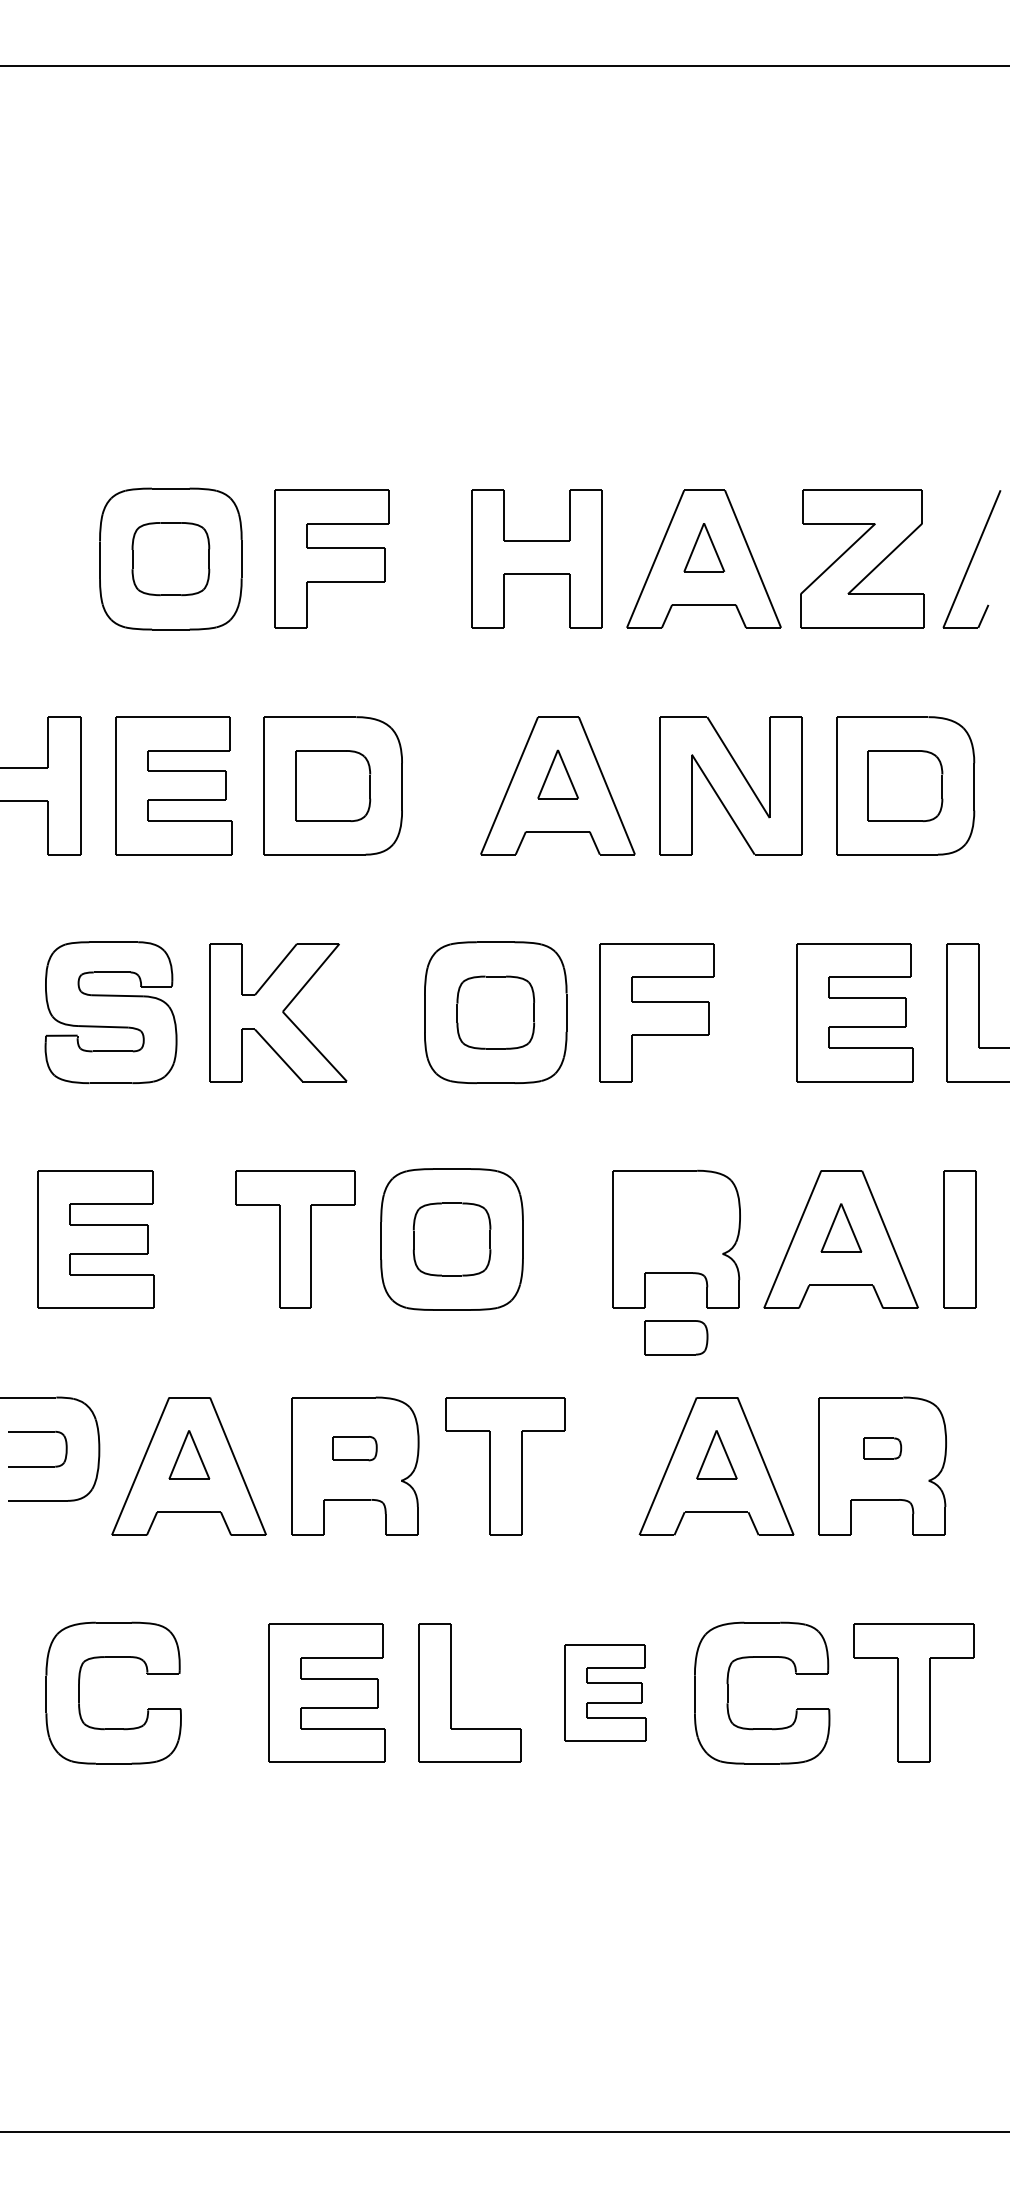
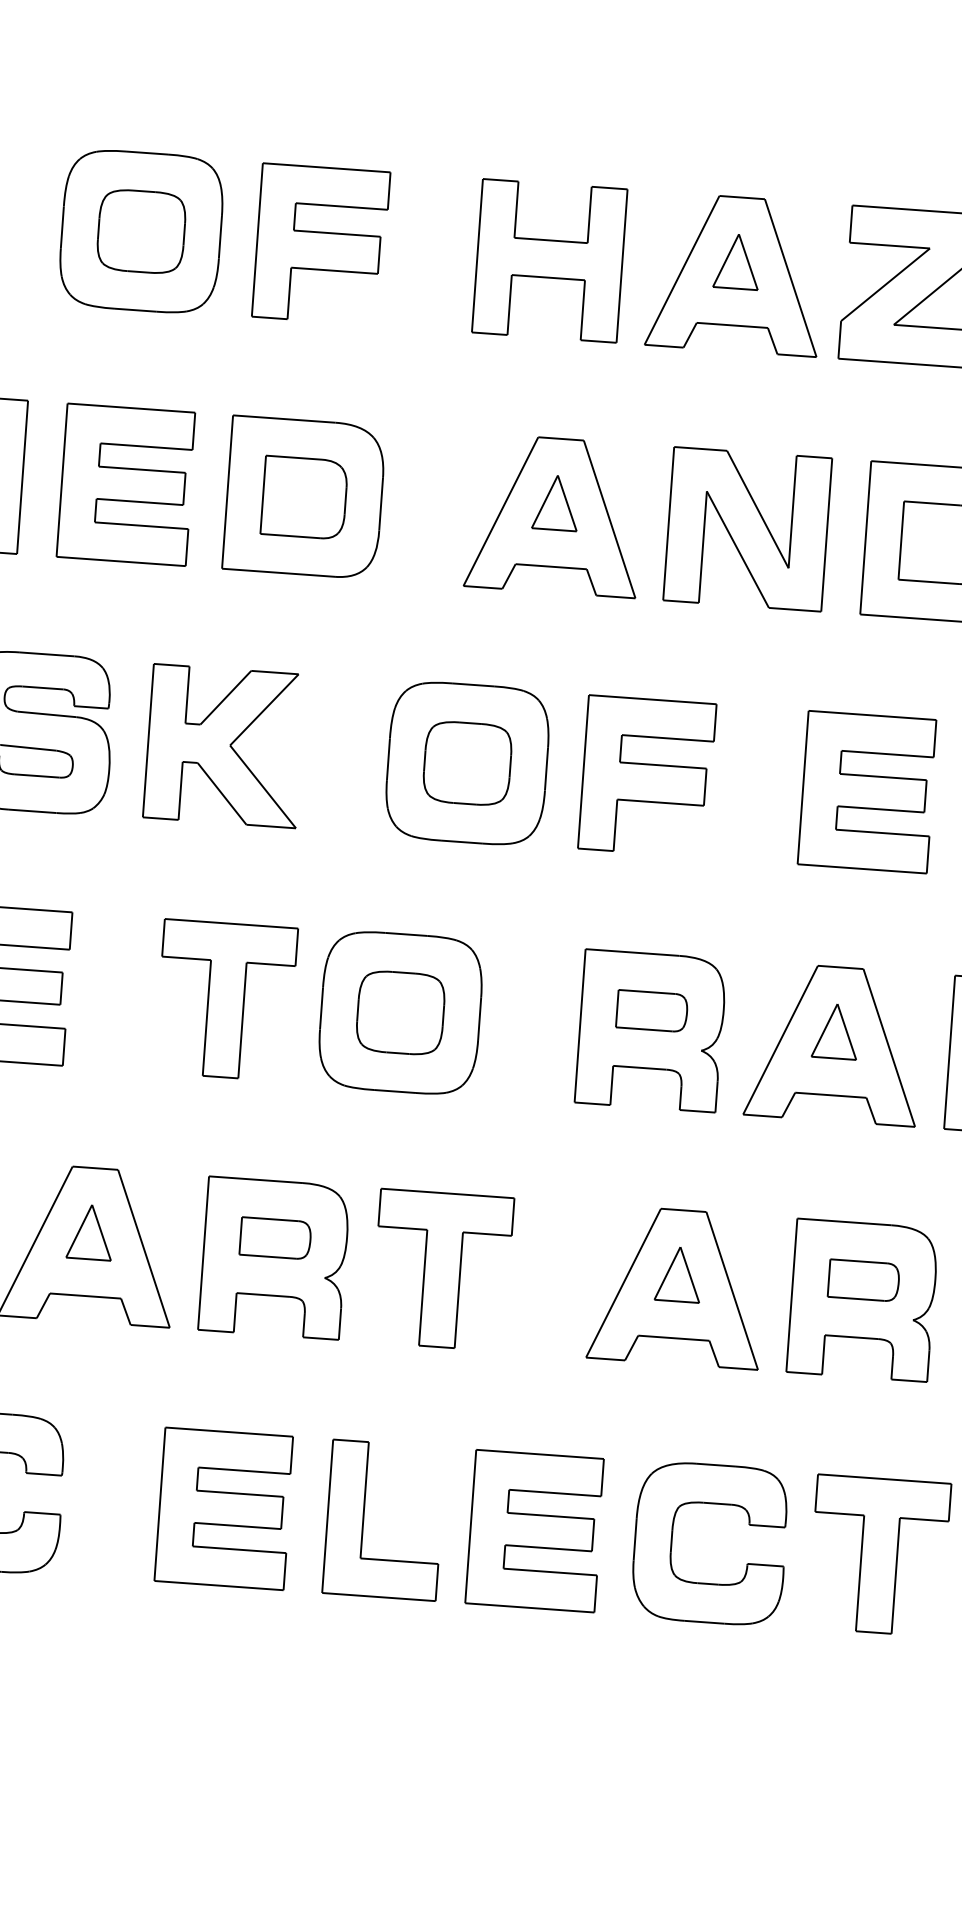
part: (676, 1337) -> (652, 1010), moved
part: (354, 1448) -> (275, 1238), size x1.43
part: (882, 1448) -> (863, 1280), size x1.67
part: (604, 1692) -> (534, 1530), size x1.43

